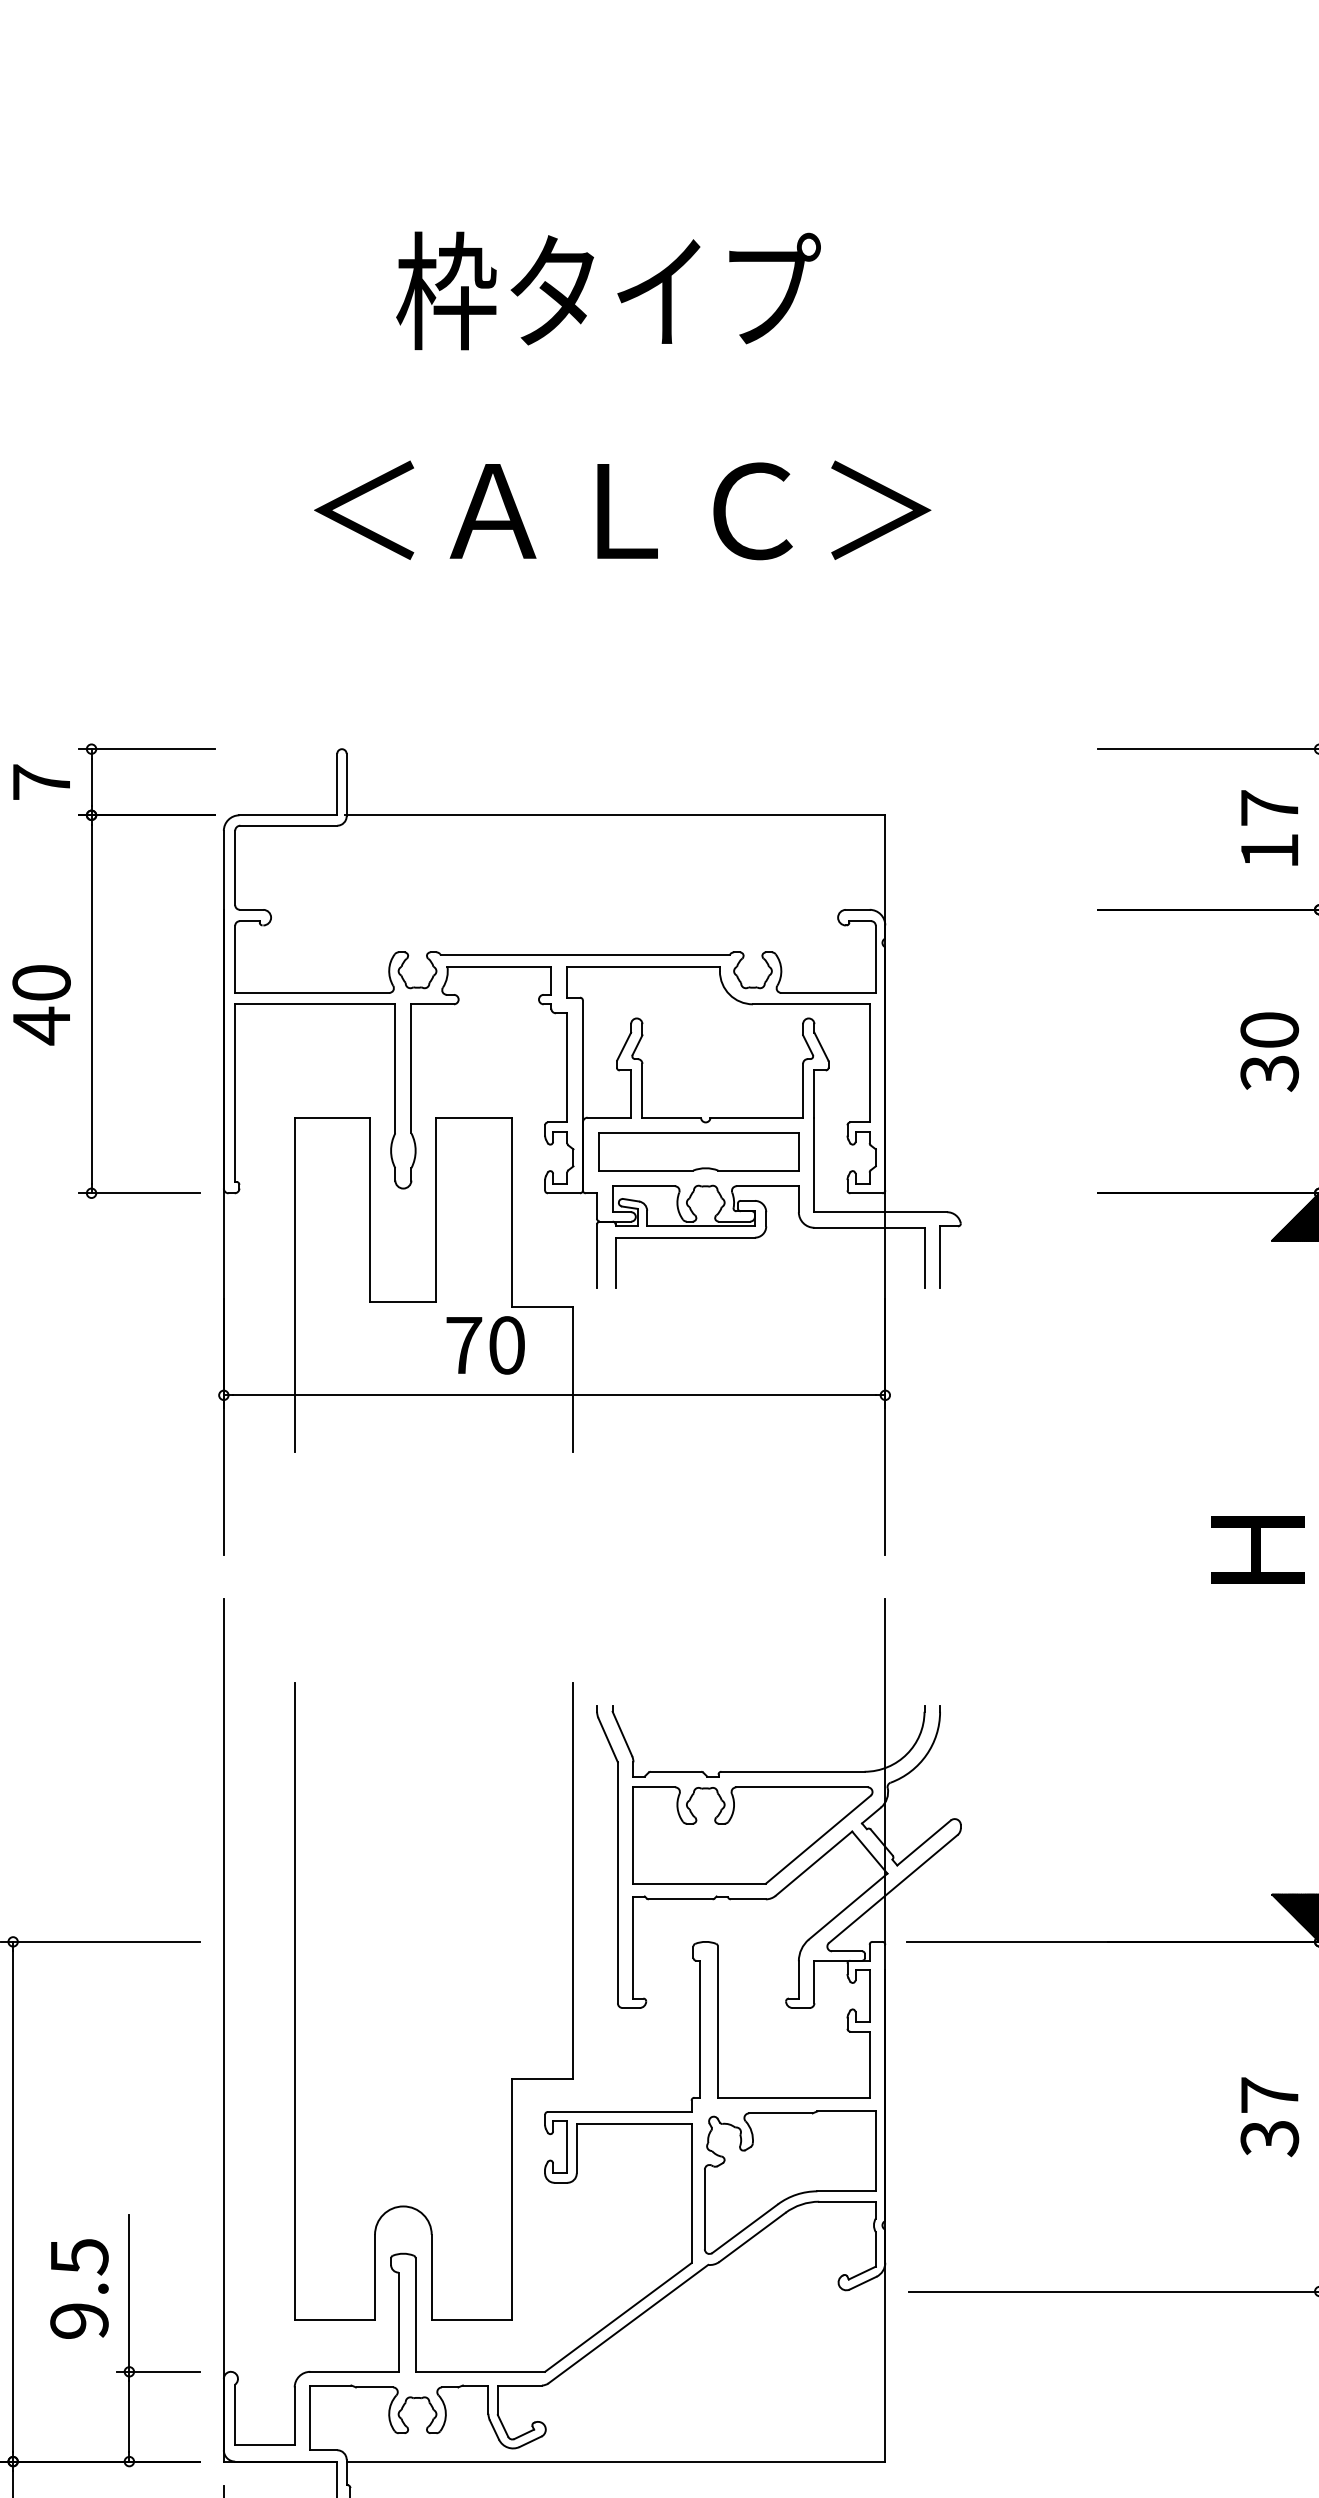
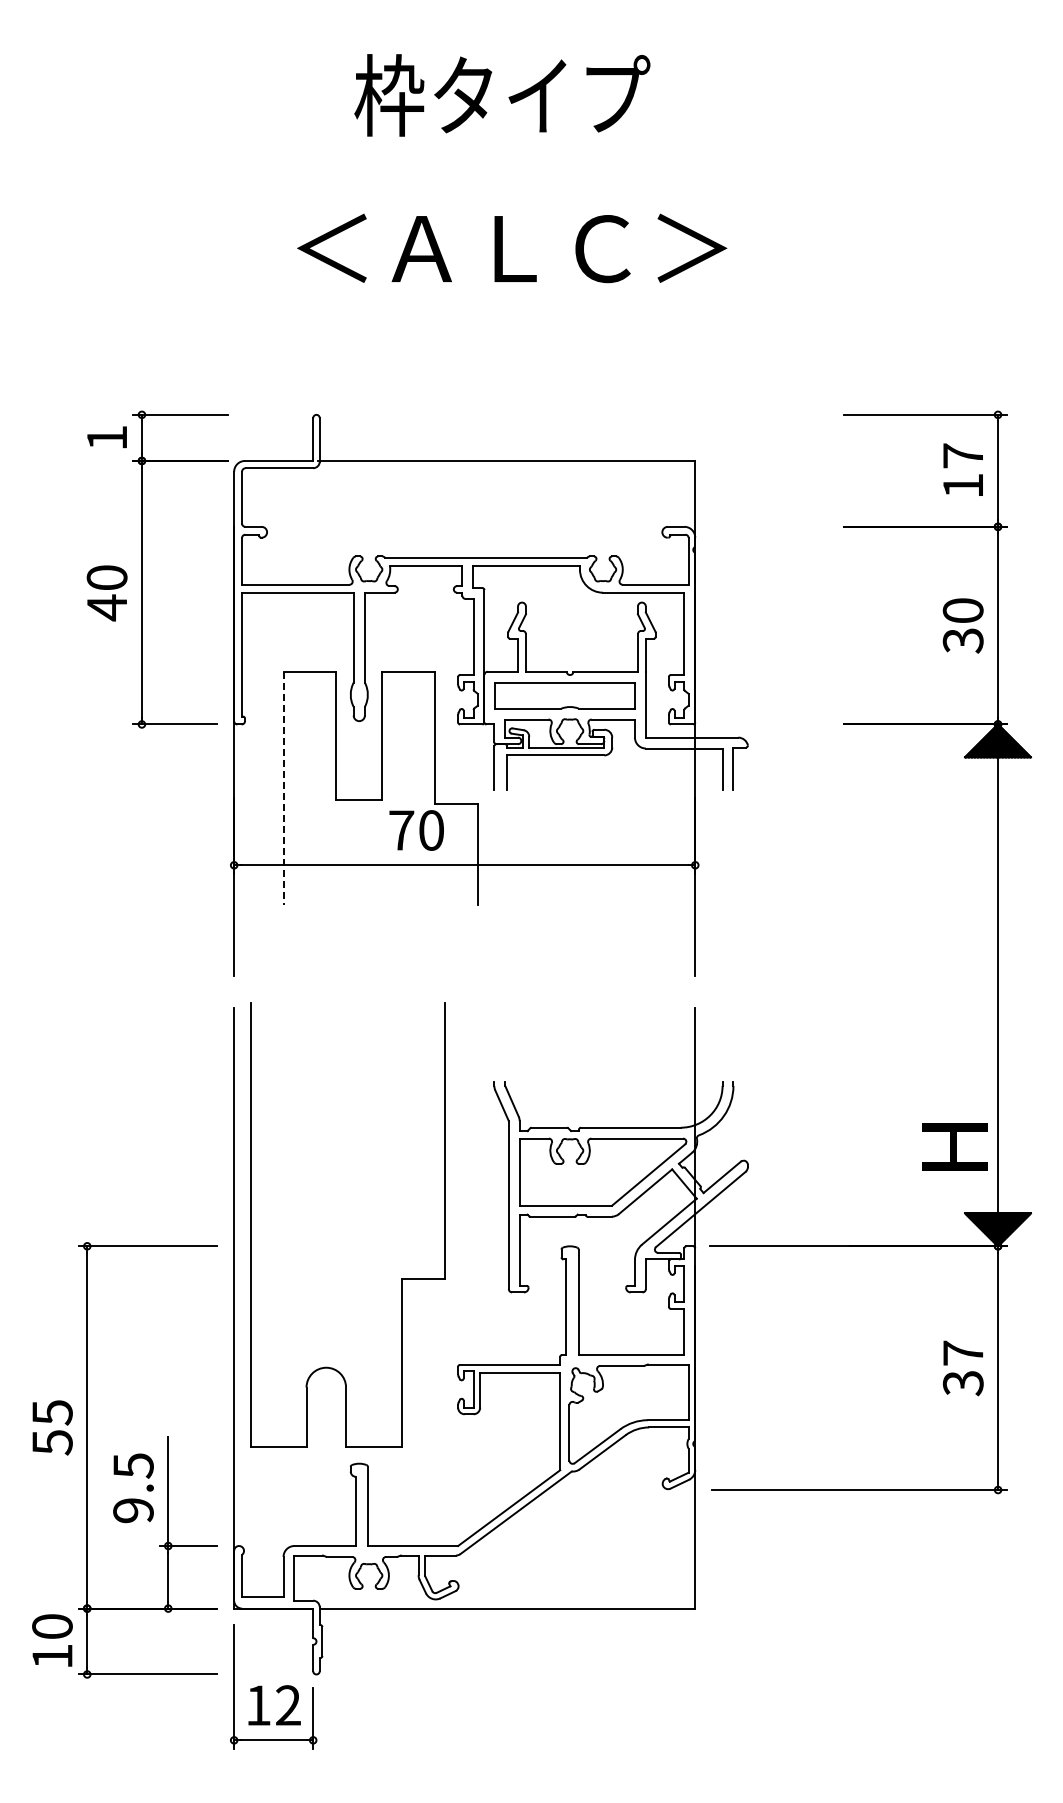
text: (40, 781) -> (106, 437), 7 -> 1
line: (294, 1285) -> (283, 788), solid -> dashed
text: (1257, 1549) -> (954, 1146), moved
part: (511, 2078) -> (401, 1278), moved

